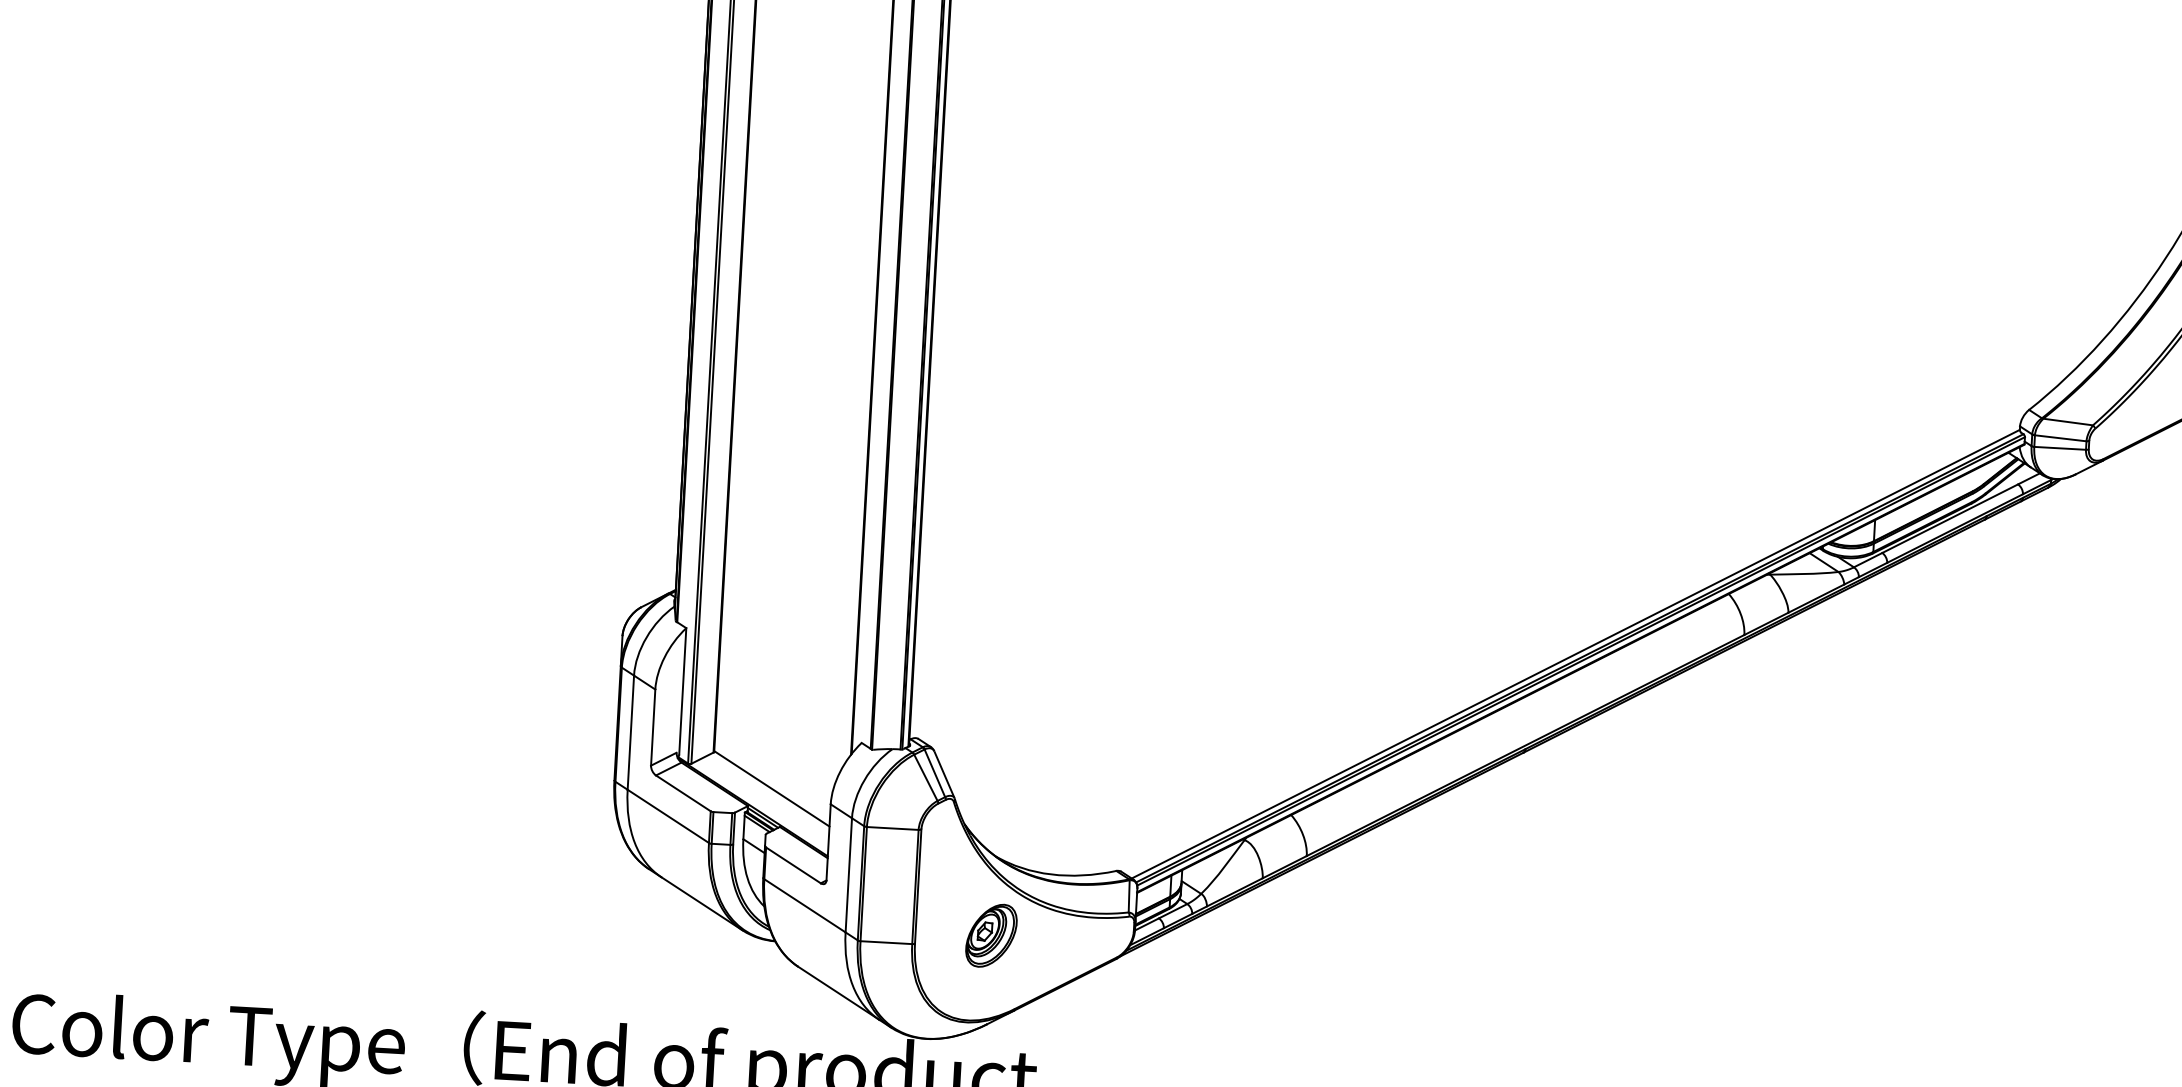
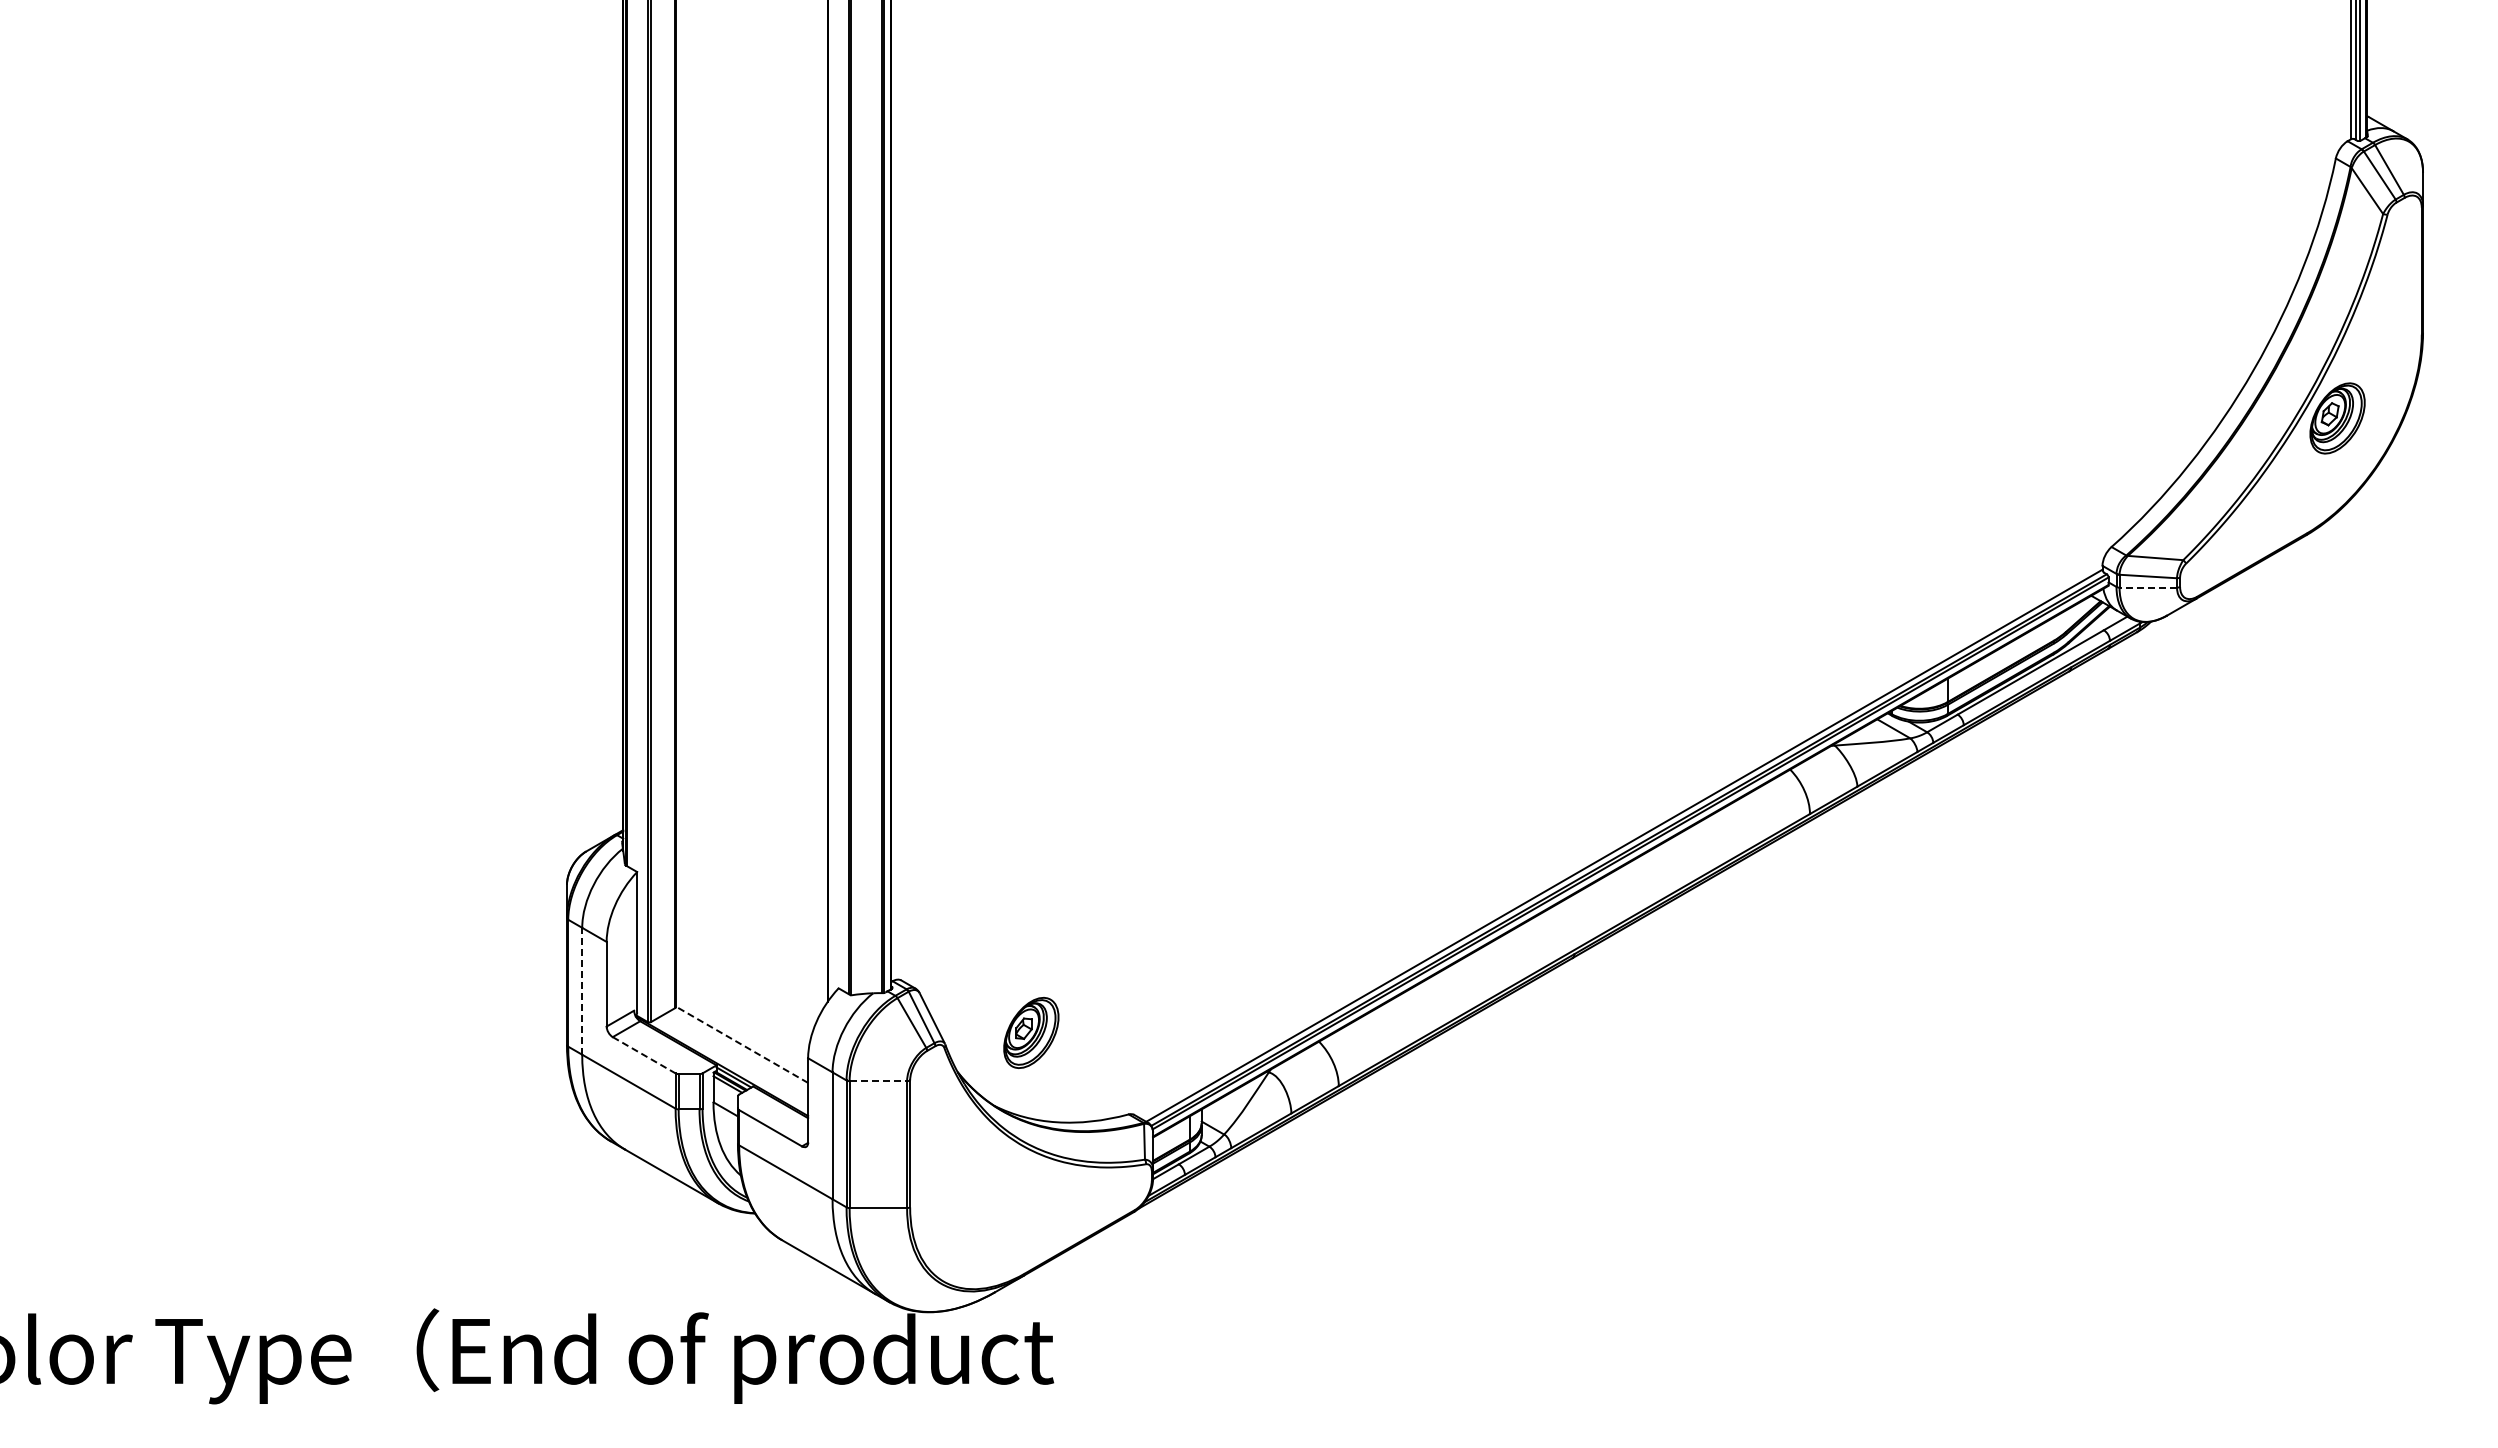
line: (2060, 448) -> (2148, 587), solid -> dashed
line: (631, 732) -> (582, 990), solid -> dashed
line: (771, 788) -> (741, 1044), solid -> dashed
line: (683, 793) -> (644, 1055), solid -> dashed
line: (892, 828) -> (878, 1081), solid -> dashed
part: (991, 935) -> (1031, 1032), moved

